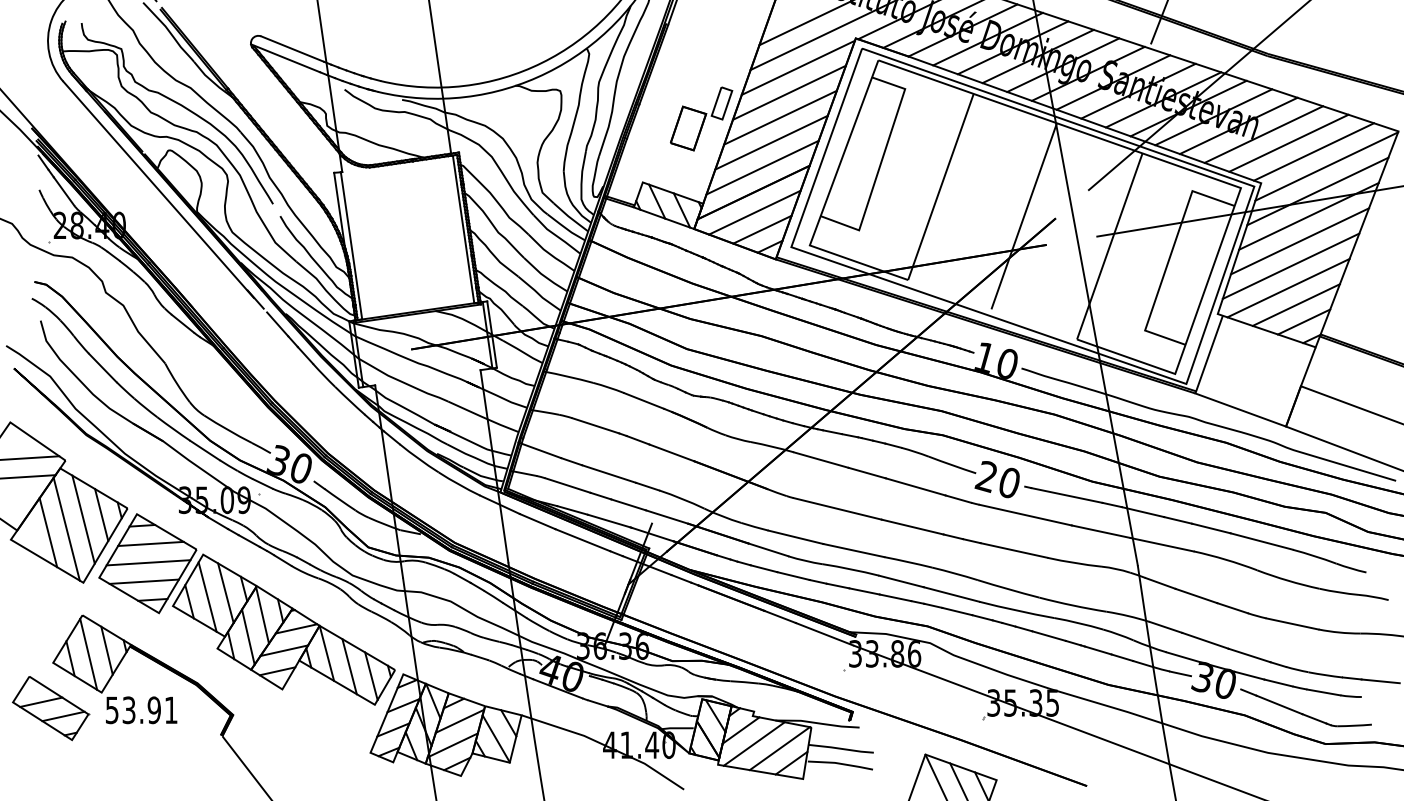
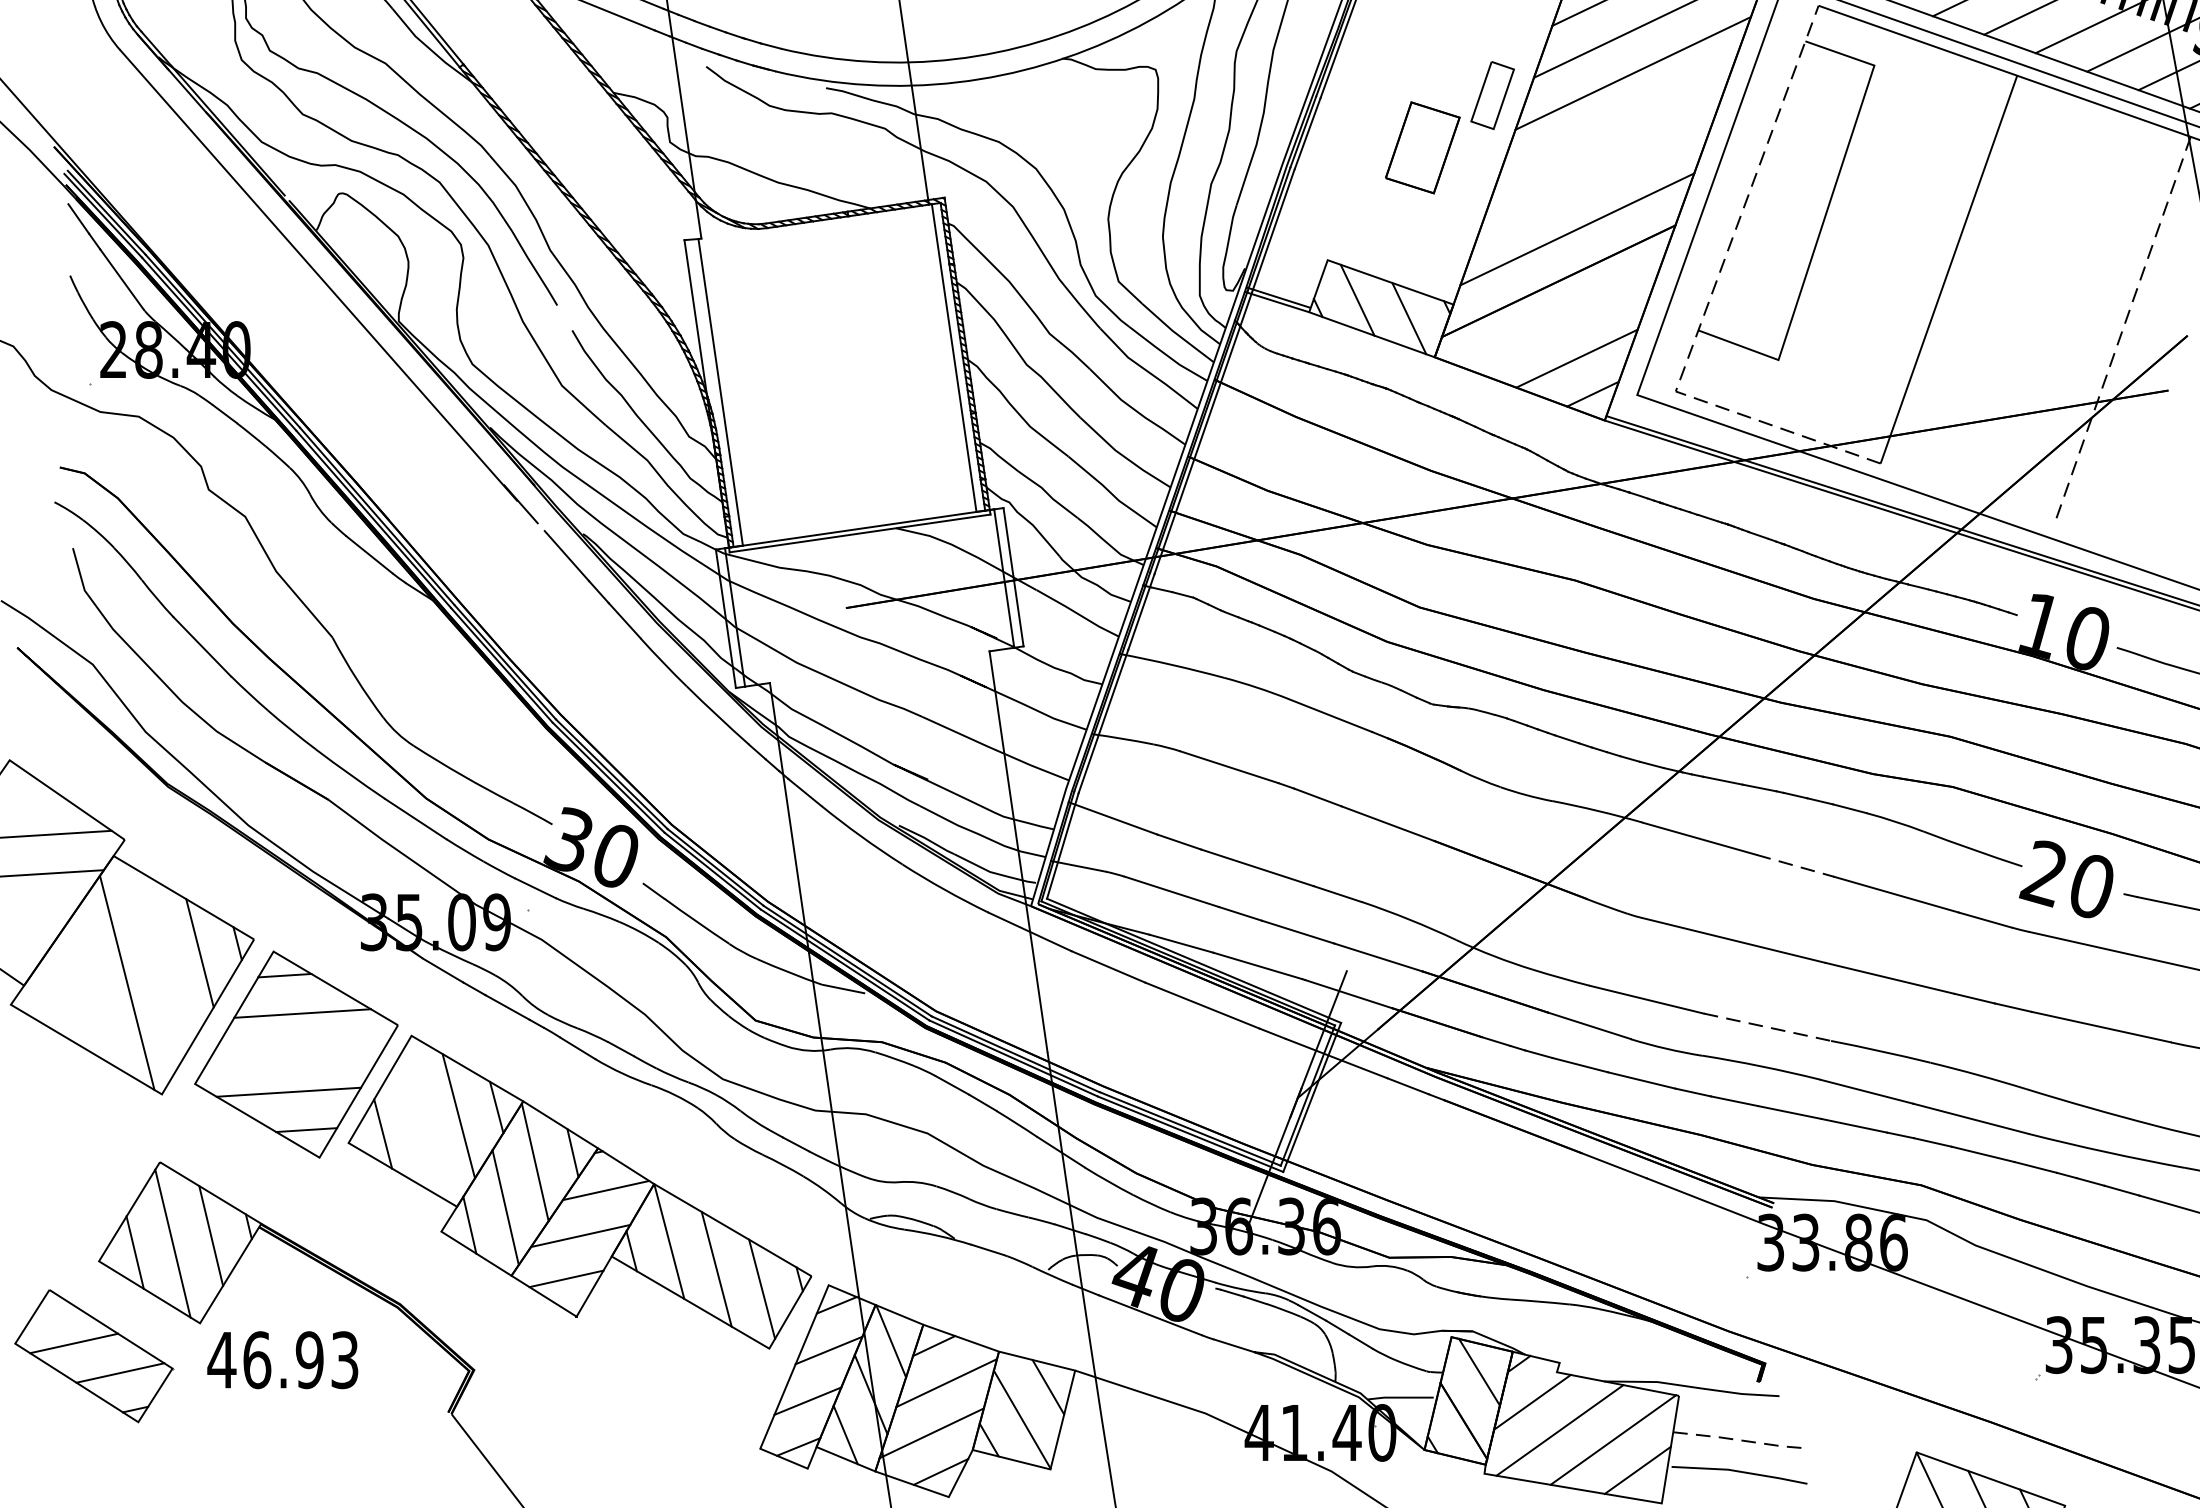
line: (780, 117) -> (1614, 124), removed
line: (771, 142) -> (1595, 176), removed
line: (825, 202) -> (1708, 301), solid -> dashed
line: (754, 212) -> (1560, 322), removed
line: (1024, 216) -> (2123, 331), solid -> dashed
line: (867, 473) -> (1795, 866), solid -> dashed
line: (83, 519) -> (162, 962), removed
line: (48, 532) -> (89, 989), removed
line: (854, 550) -> (1768, 1027), solid -> dashed
line: (148, 562) -> (297, 1052), removed
line: (207, 596) -> (420, 1123), removed
text: (141, 710) -> (282, 1360), 53.91 -> 46.93
line: (841, 748) -> (1741, 1439), solid -> dashed

